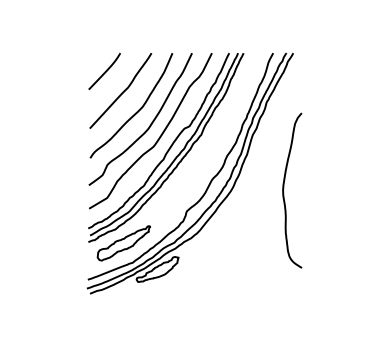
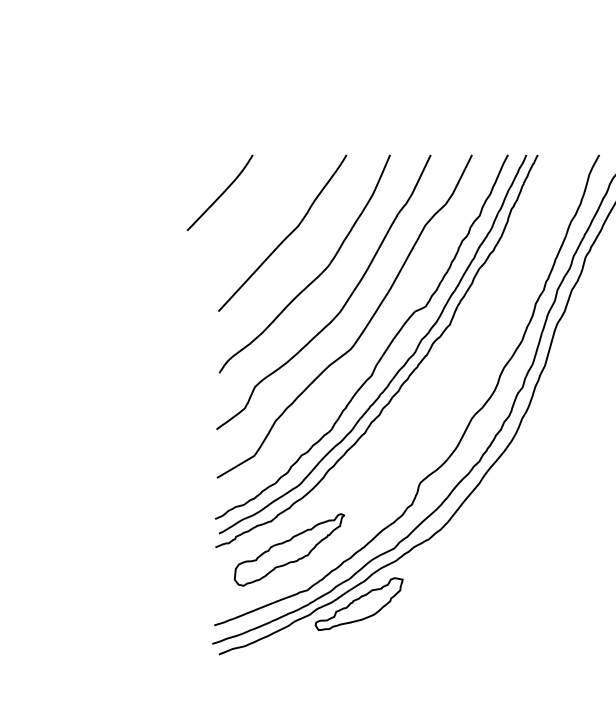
curve: (104, 71) -> (219, 193), moved

